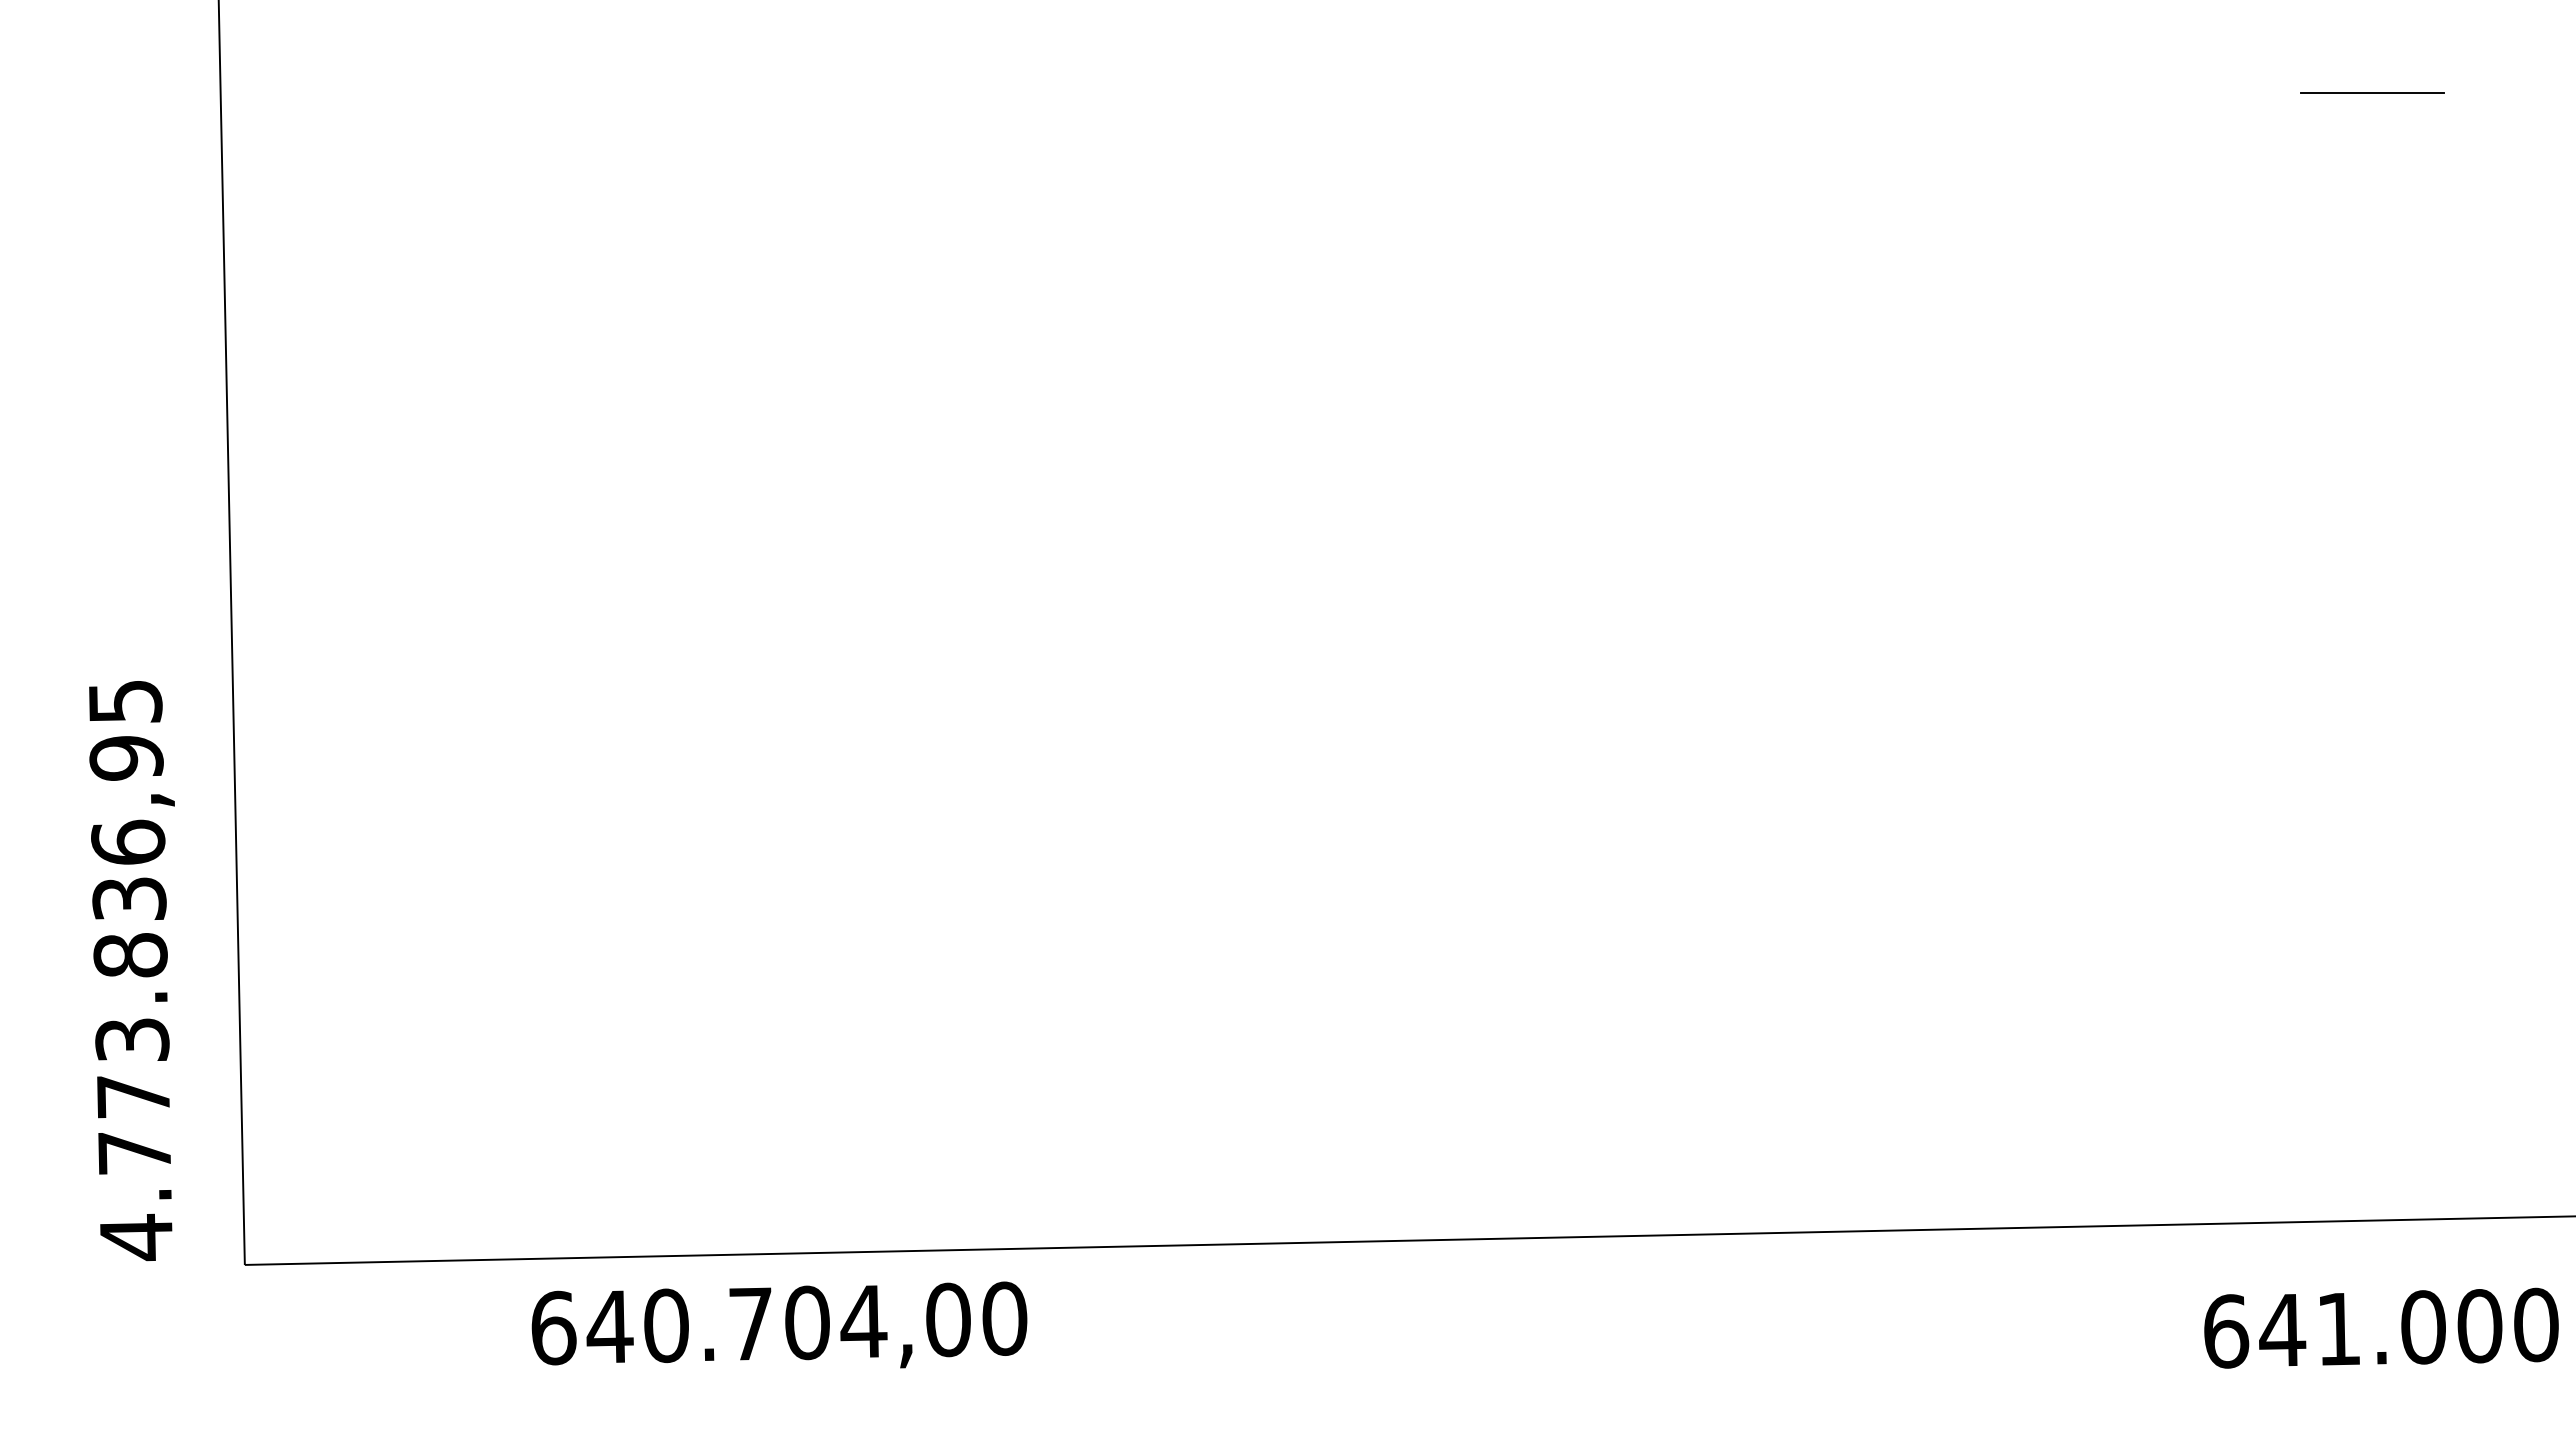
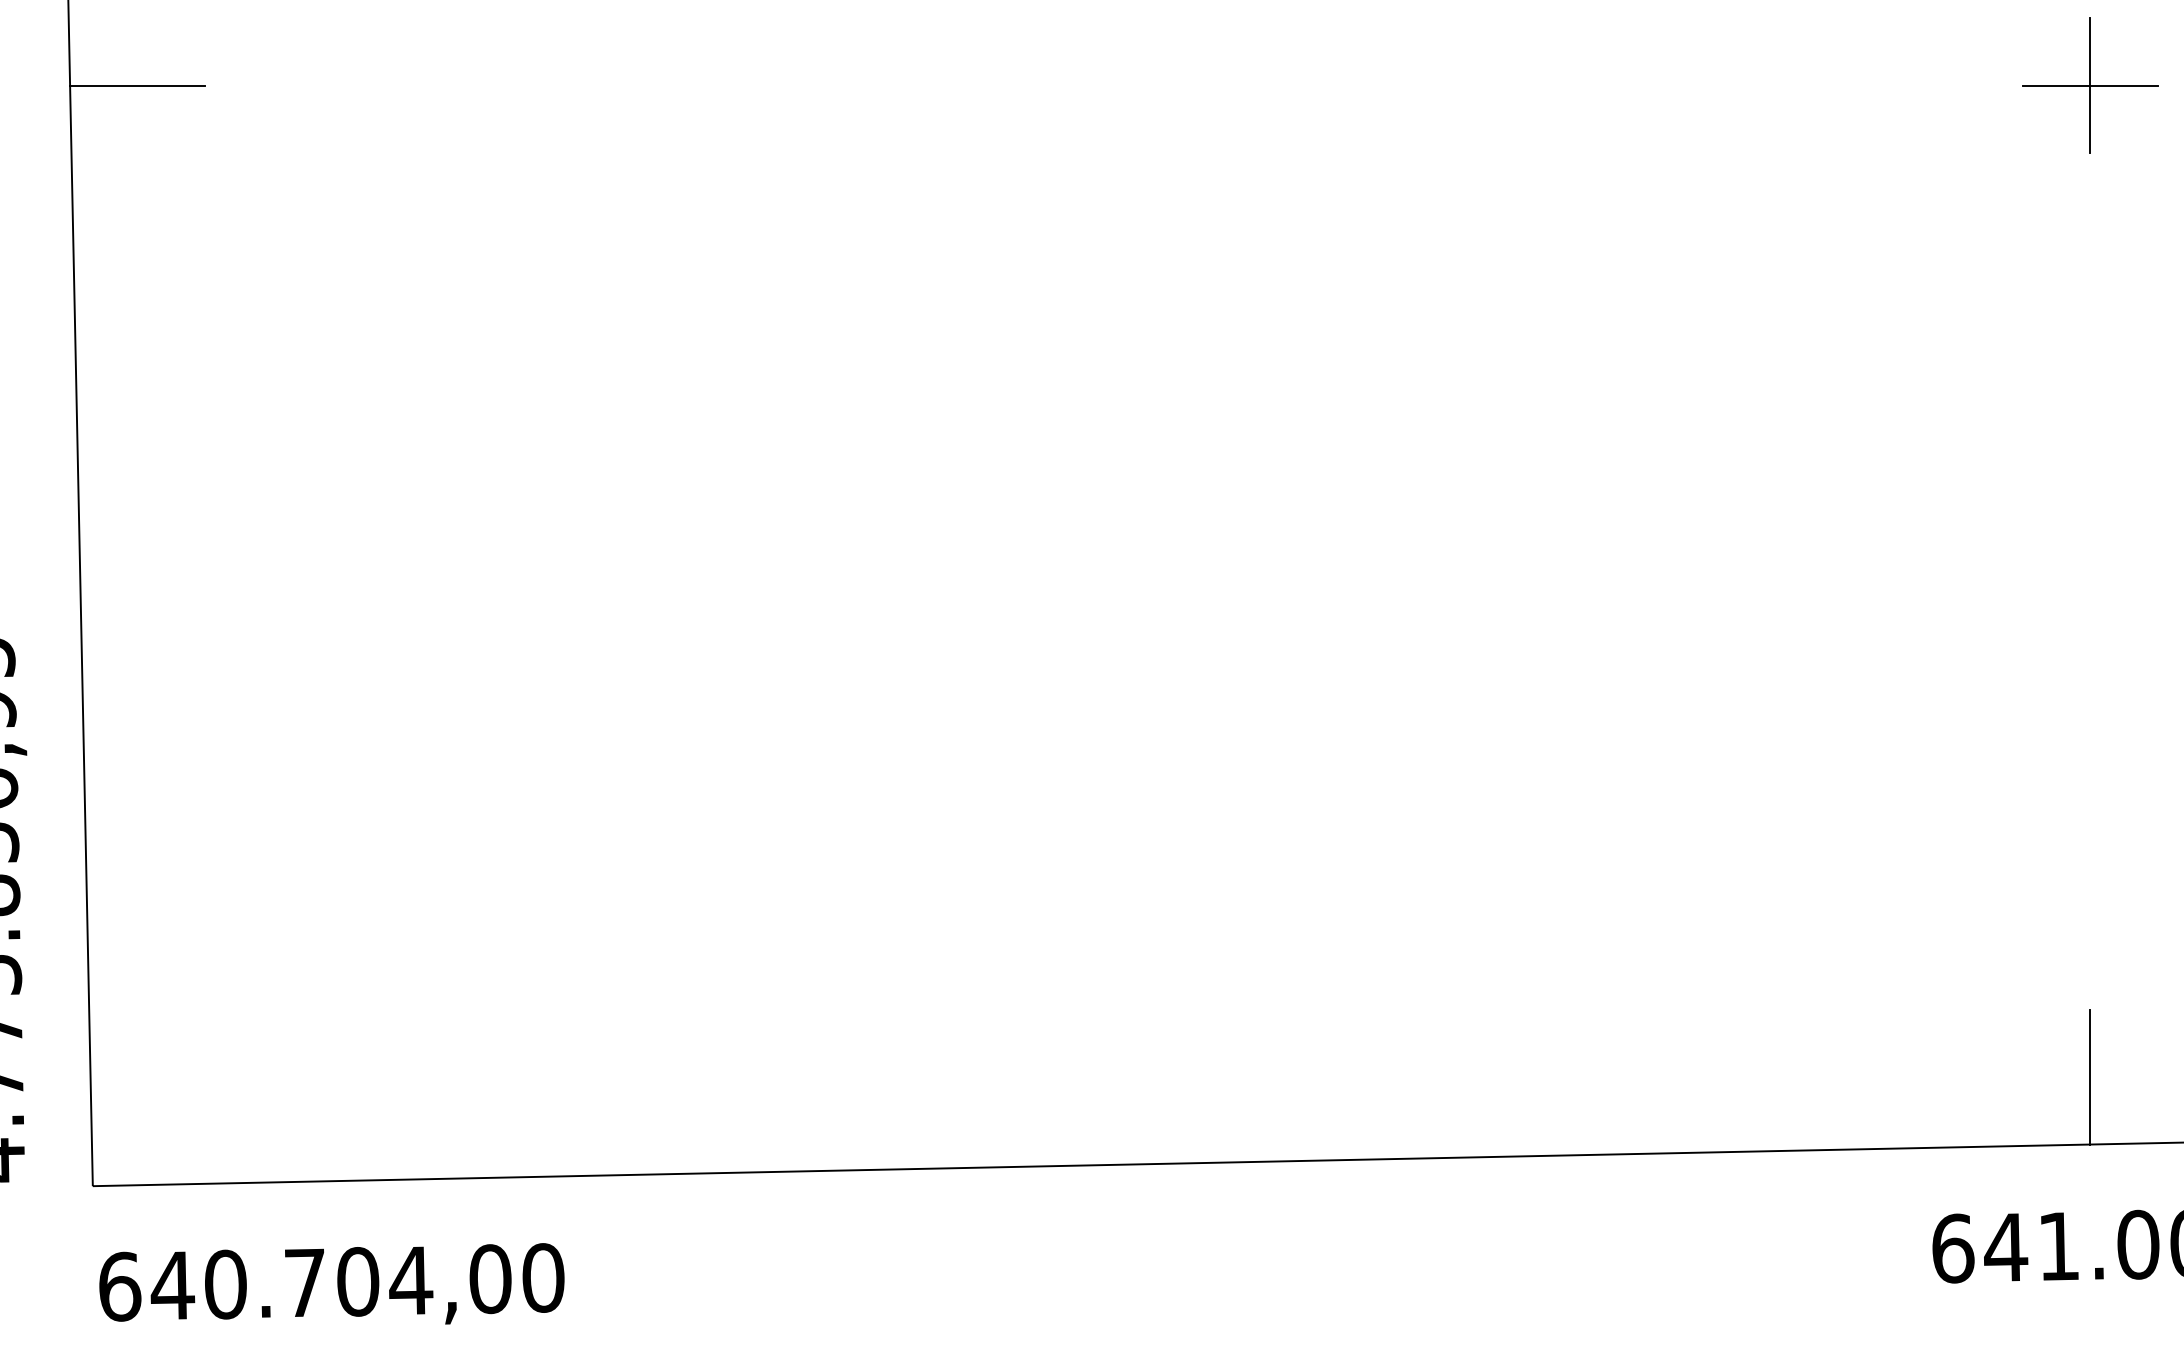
line: (292, 92) -> (137, 85), added
line: (2372, 92) -> (2090, 85), added
line: (2372, 1148) -> (2090, 1076), added
text: (779, 1324) -> (331, 1283), moved

